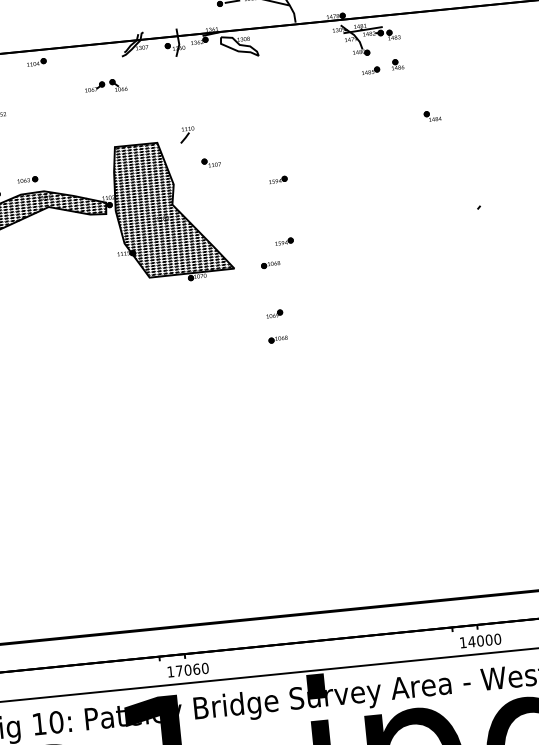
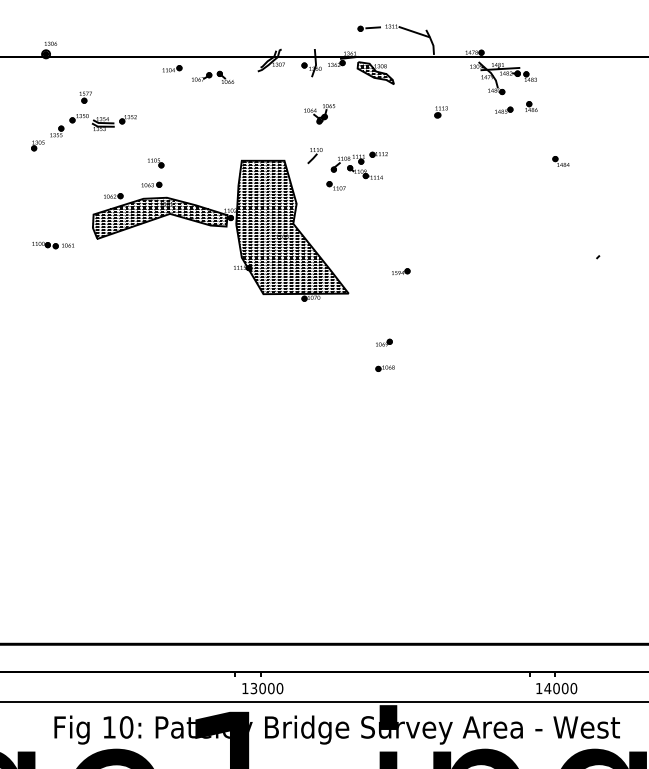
hatch: (239, 45) -> (375, 72), added
part: (307, 79) -> (440, 112), added
part: (106, 85) -> (213, 76), moved
part: (187, 93) -> (319, 114), added
part: (231, 140) -> (358, 165), added
part: (30, 158) -> (156, 163), added
part: (278, 179) -> (401, 209), removed
part: (270, 264) -> (384, 293), removed
text: (187, 670) -> (262, 688), 17060 -> 13000

